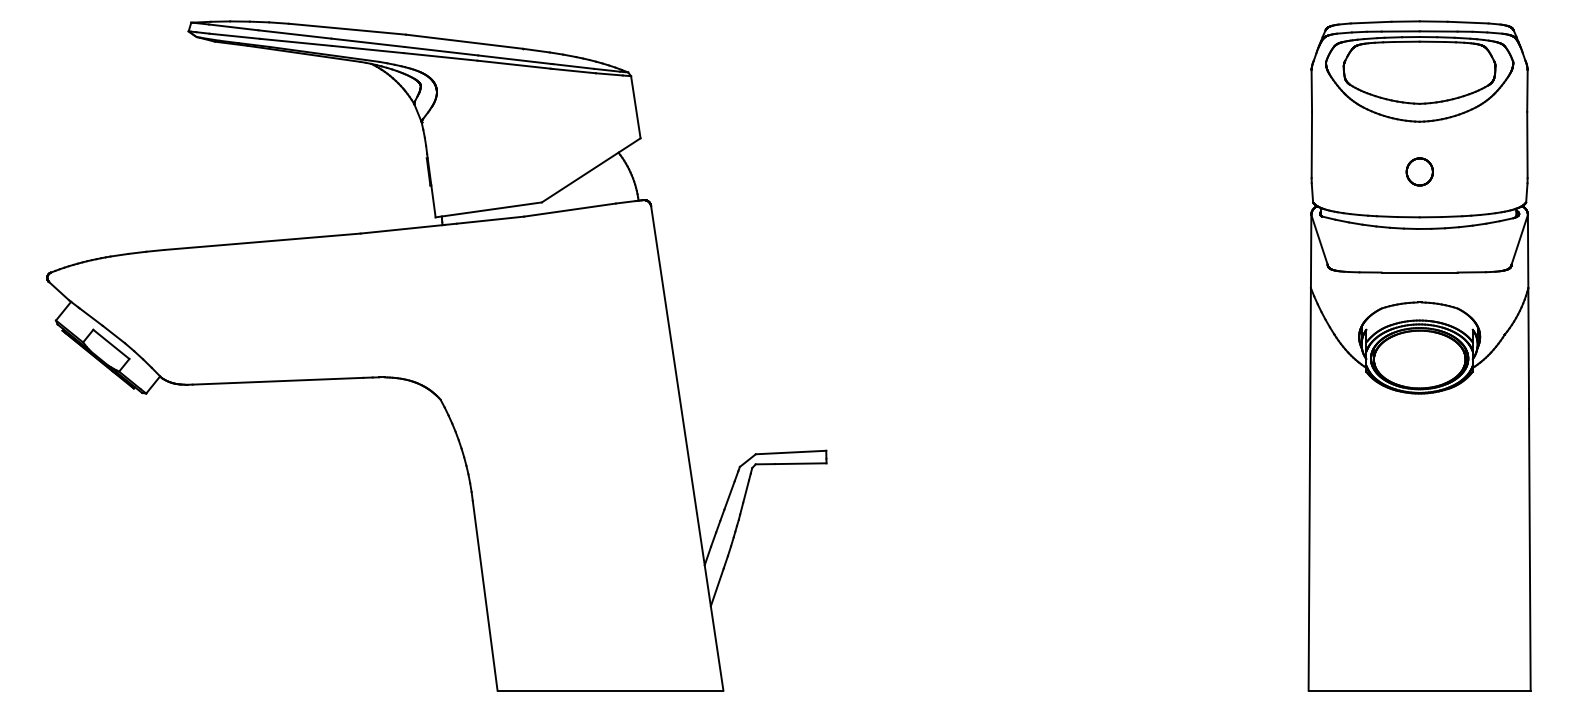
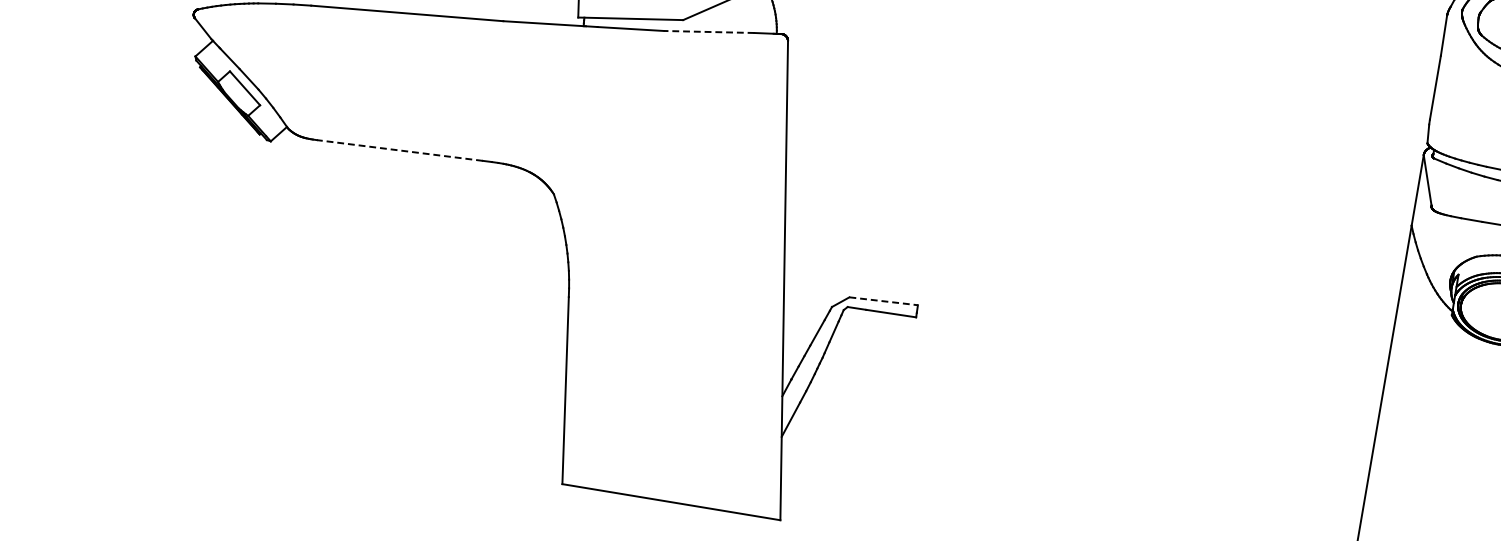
line: (569, 210) -> (708, 32), solid -> dashed
line: (277, 381) -> (399, 150), solid -> dashed
line: (791, 452) -> (884, 301), solid -> dashed

